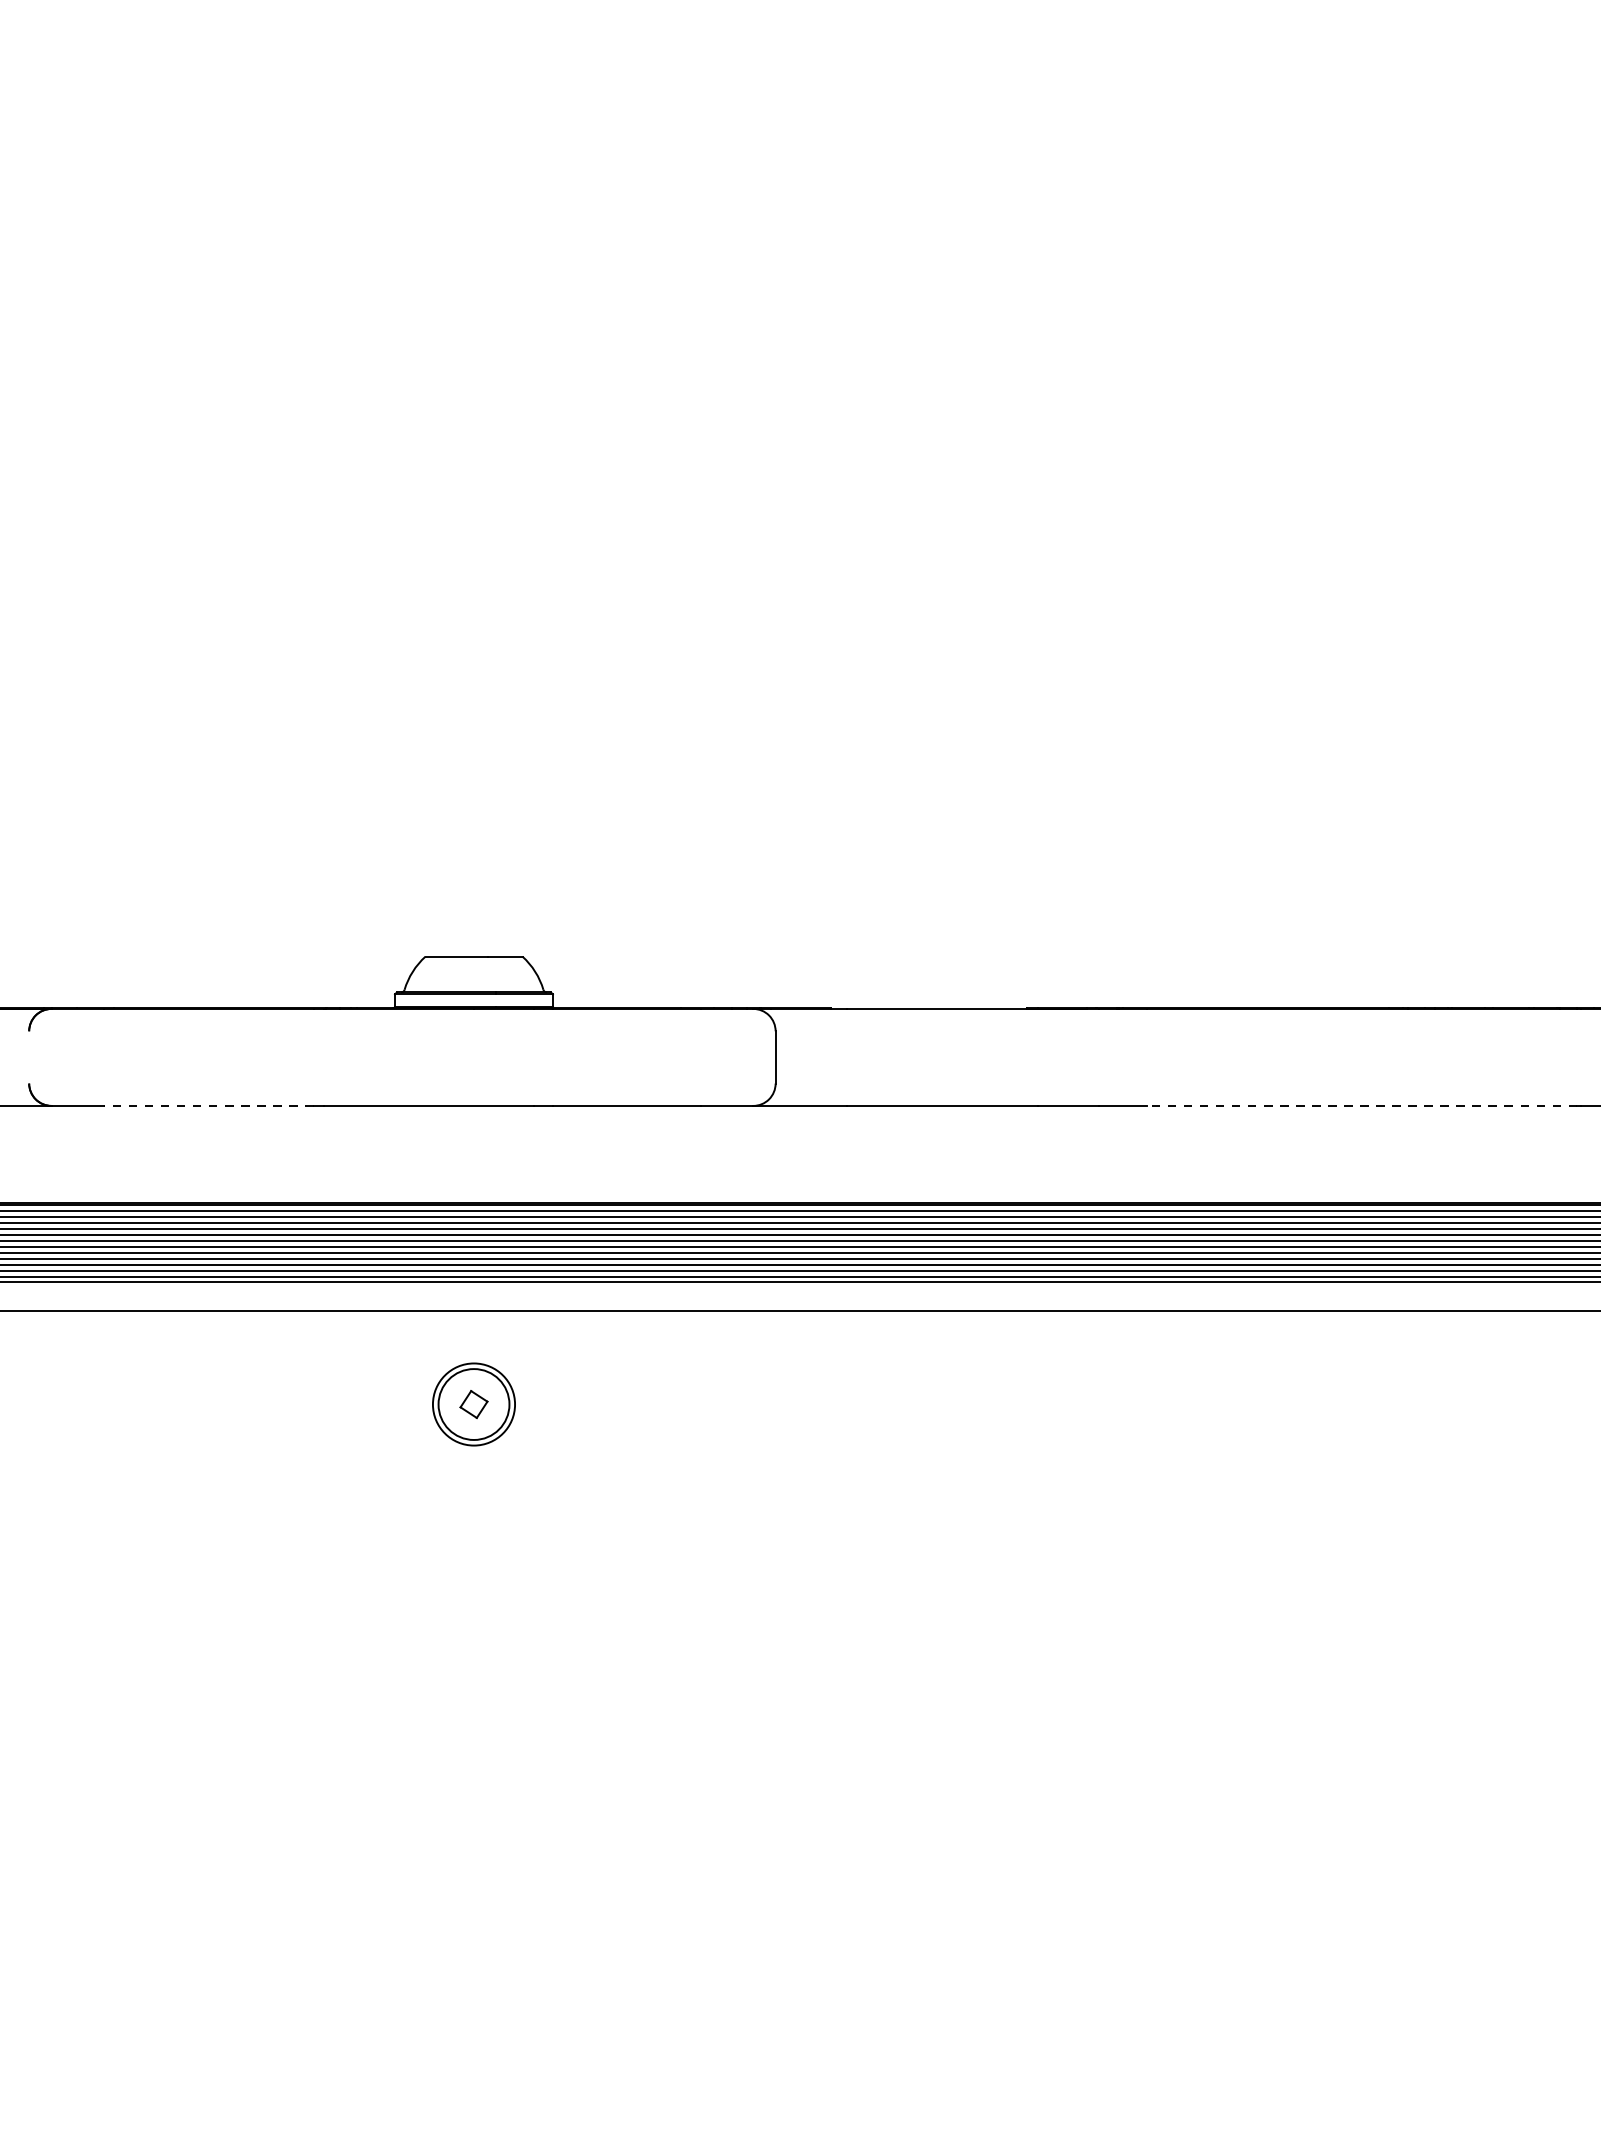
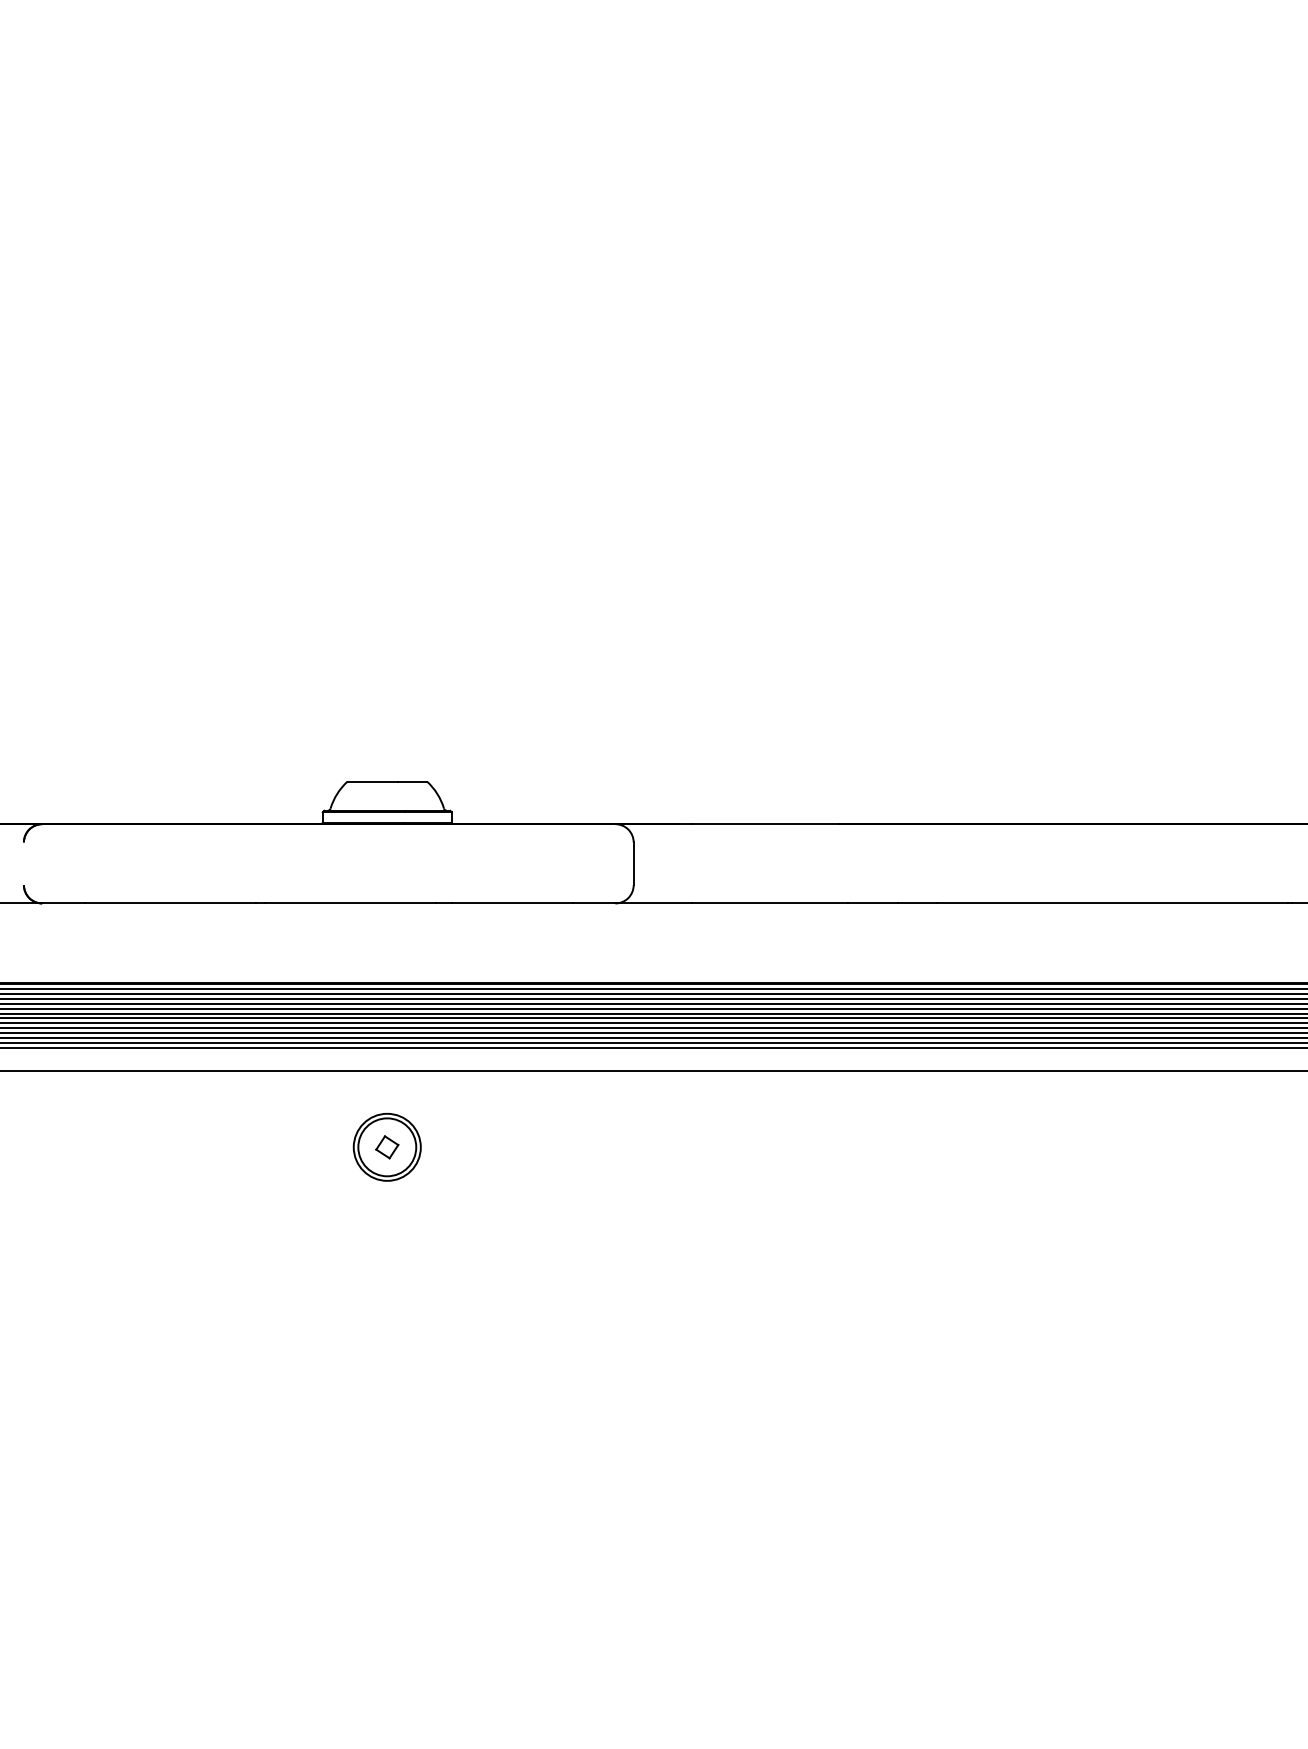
line: (208, 1106) -> (170, 903), dashed -> solid
line: (1361, 1106) -> (1112, 903), dashed -> solid

